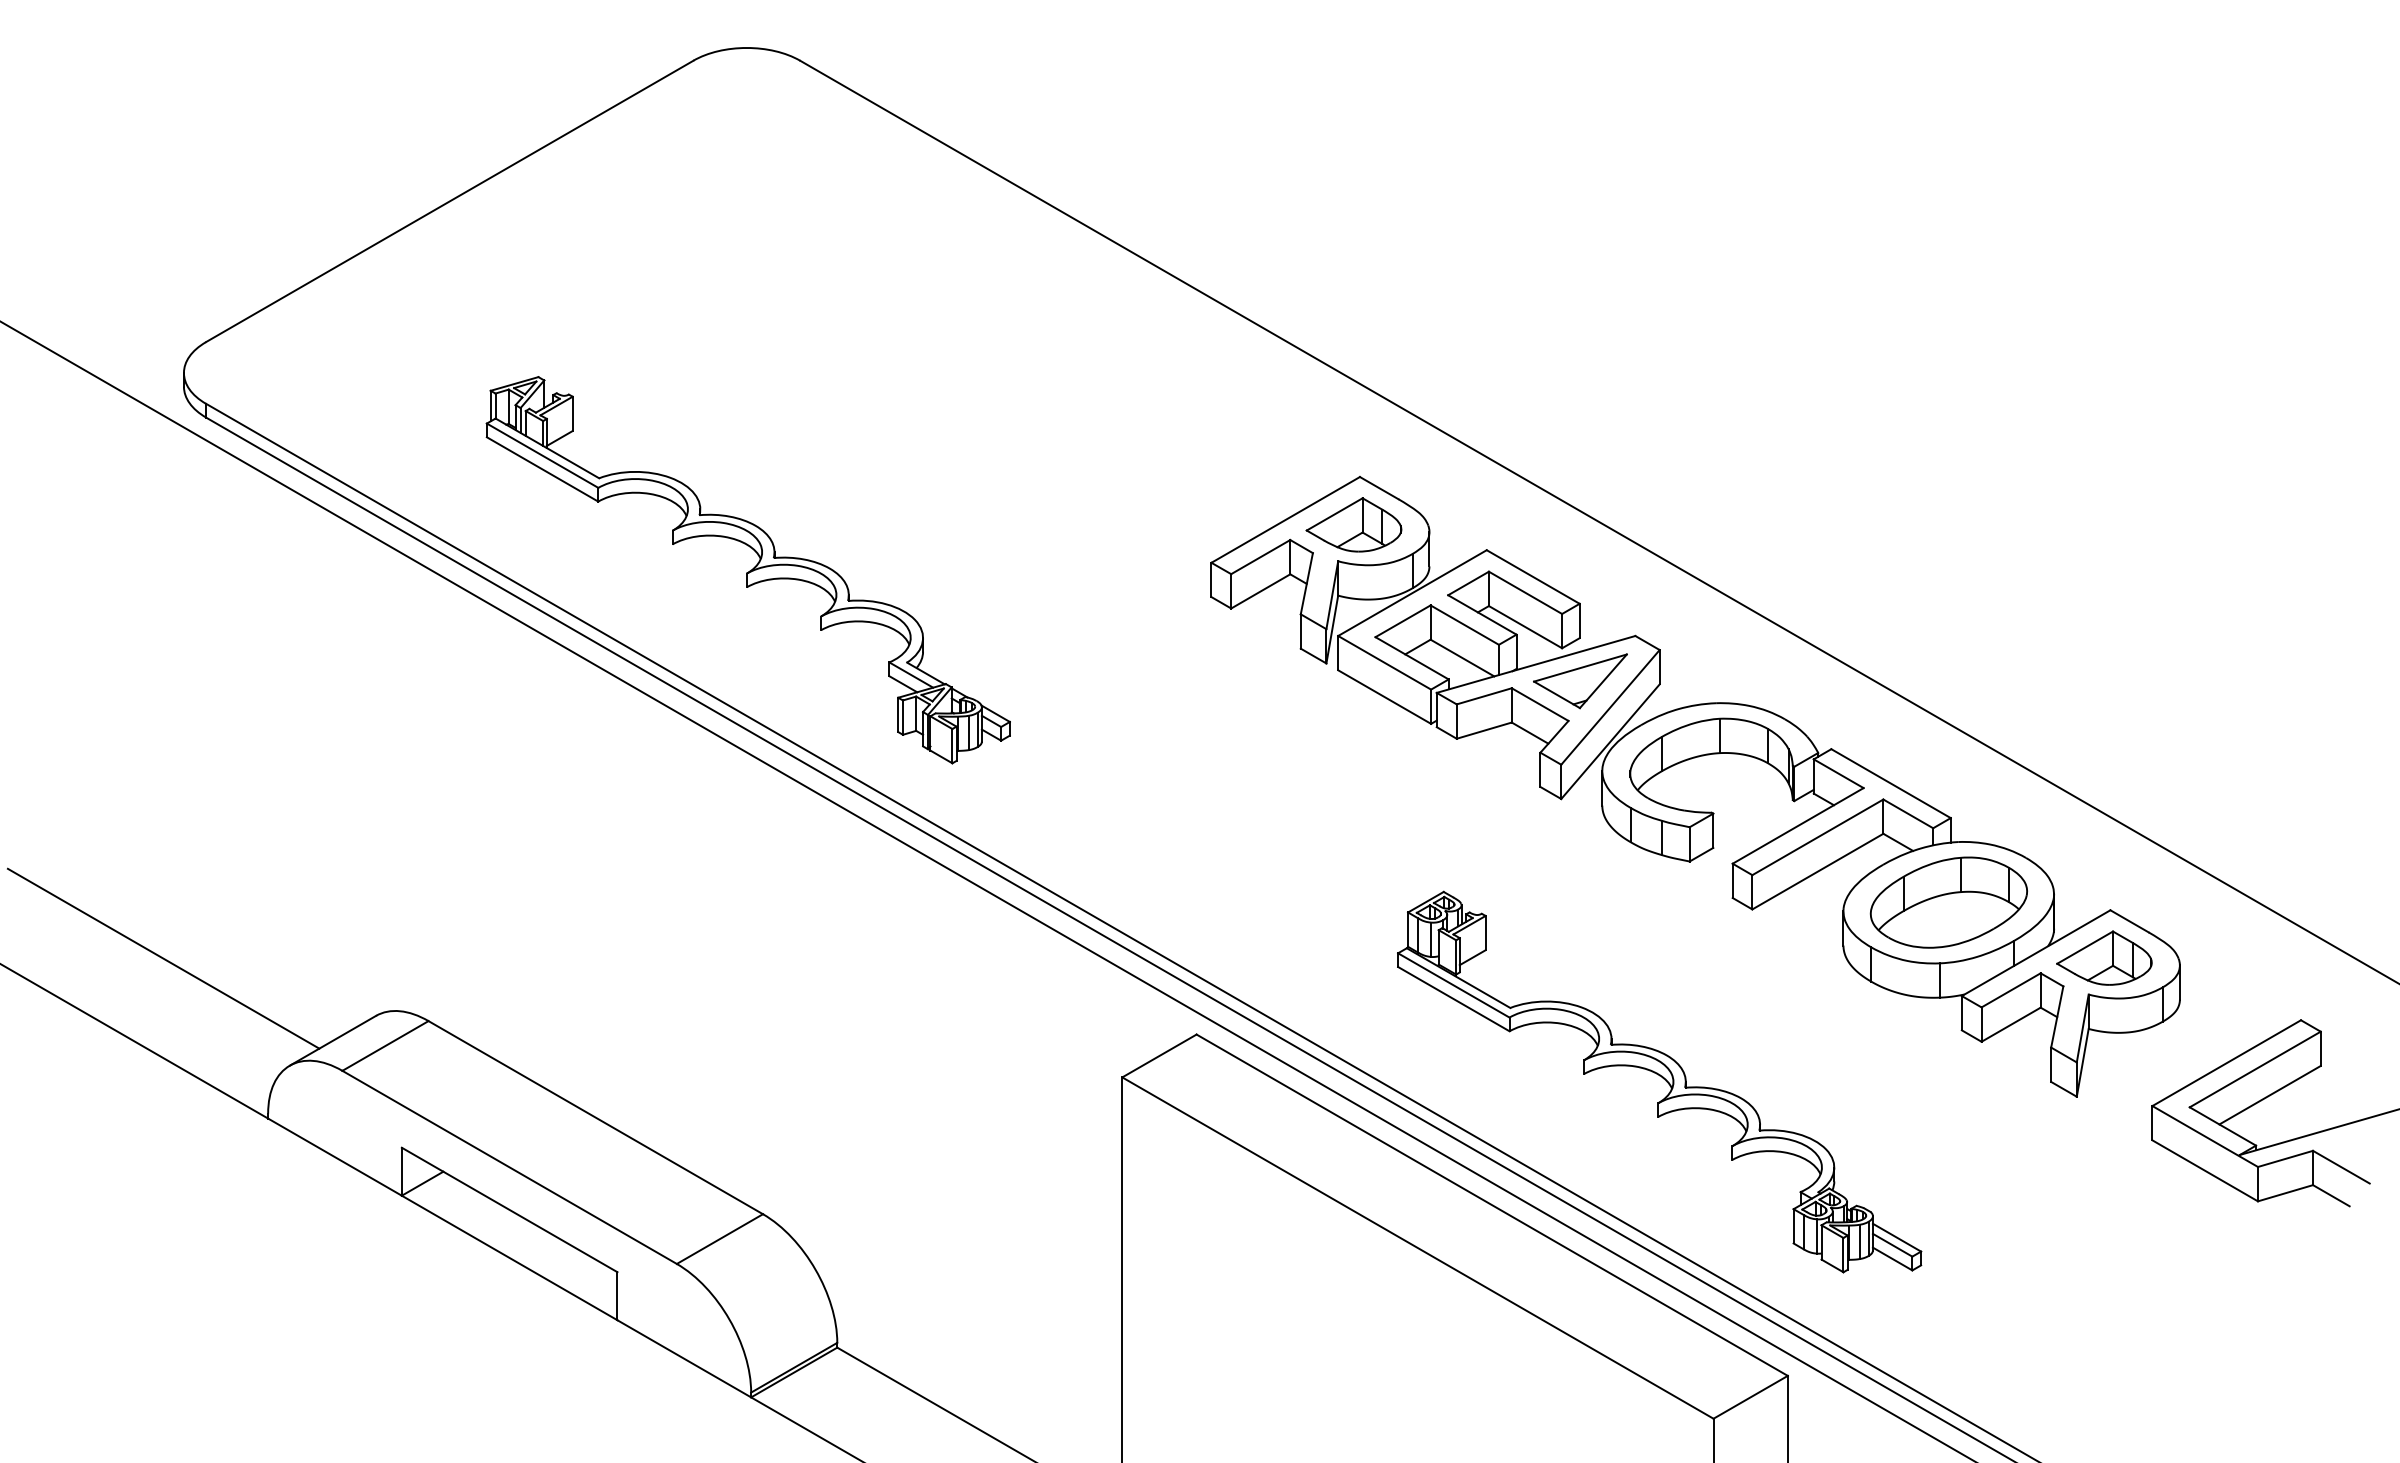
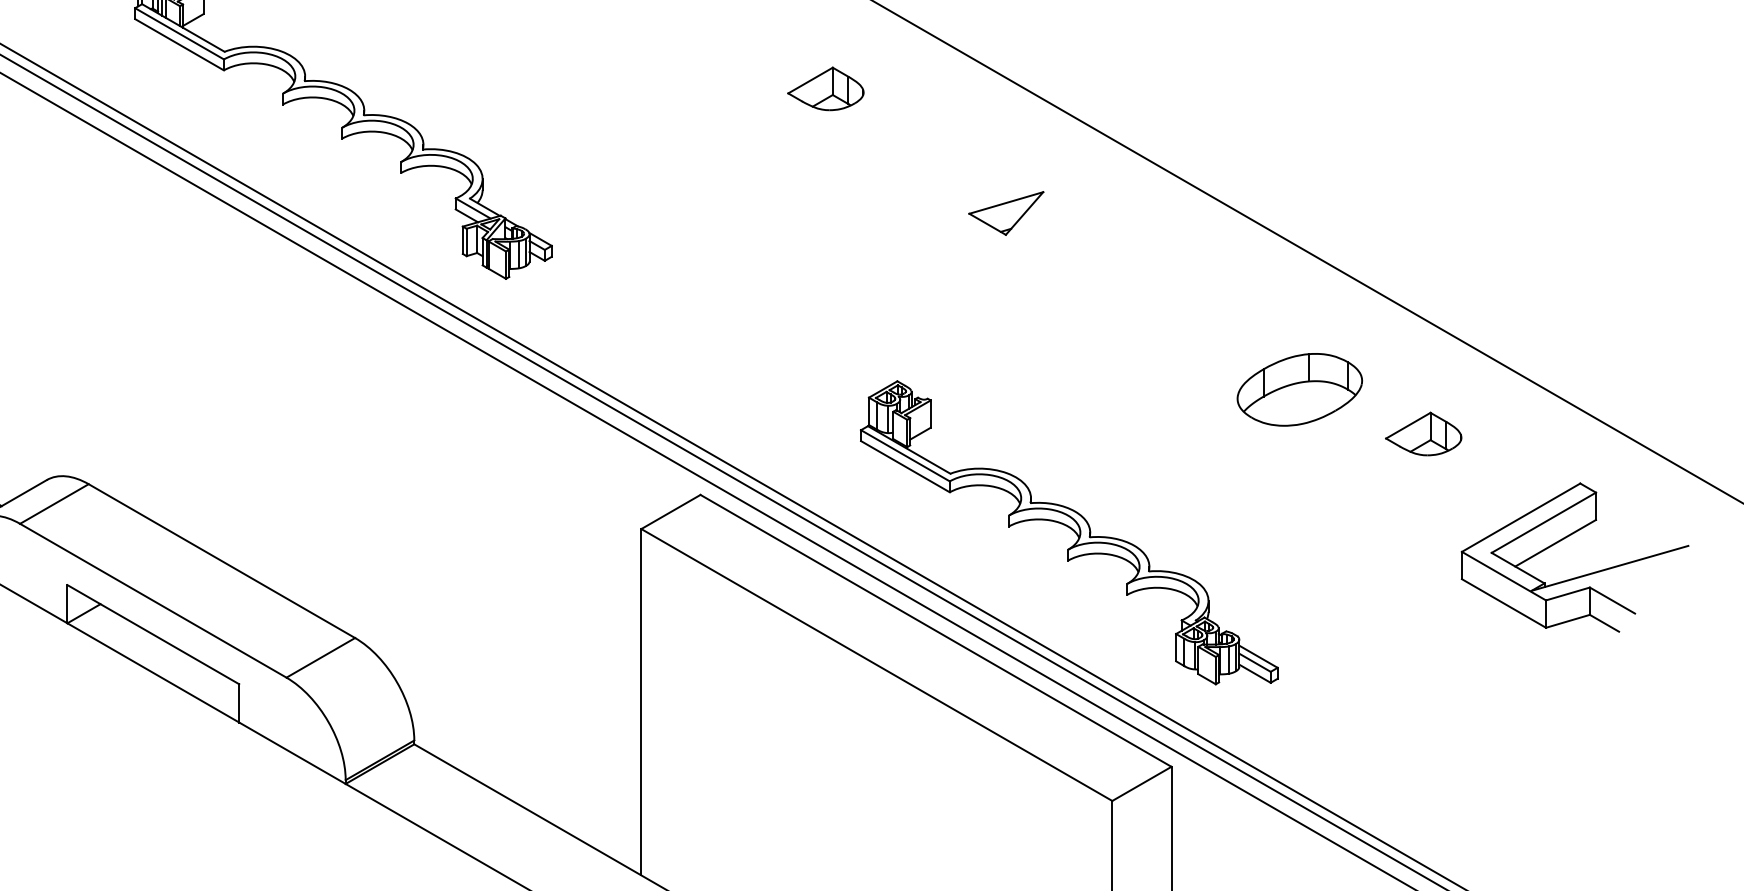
part: (1693, 810) -> (1096, 316), removed

